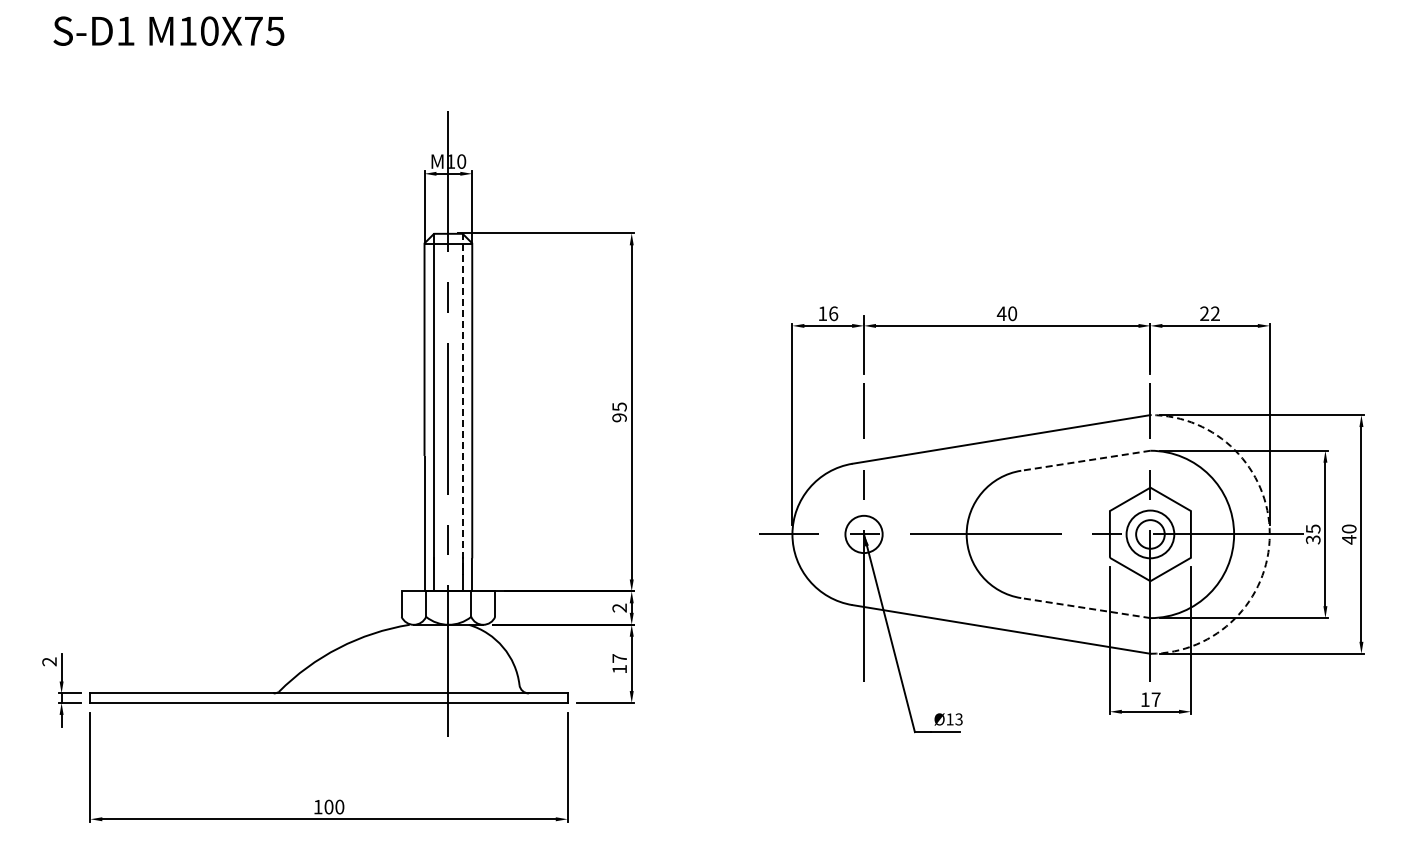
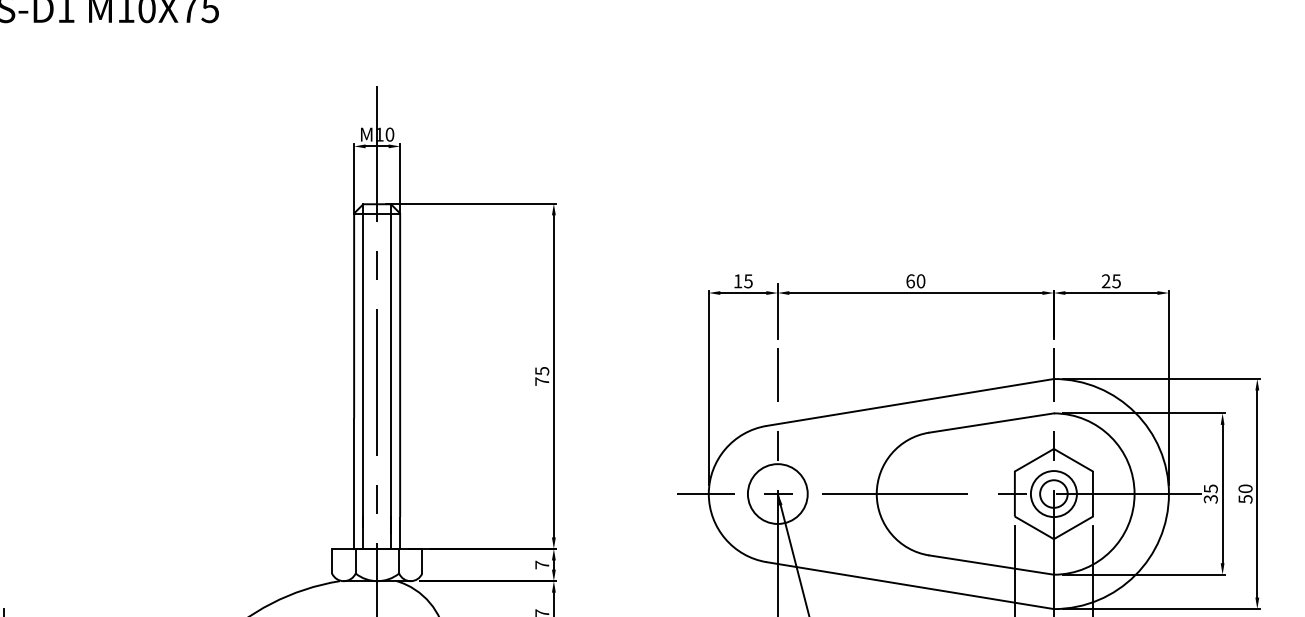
text: (833, 313) -> (748, 281), 16 -> 15
text: (1001, 313) -> (910, 281), 40 -> 60
text: (1214, 313) -> (1115, 281), 22 -> 25
line: (462, 404) -> (390, 368), dashed -> solid
text: (619, 417) -> (542, 381), 95 -> 75
line: (1085, 460) -> (991, 422), dashed -> solid
circle: (864, 534) -> (778, 494), size x1.67
arc: (1269, 534) -> (1168, 494), dashed -> solid
text: (1349, 539) -> (1245, 498), 40 -> 50
text: (619, 607) -> (542, 564), 2 -> 7
line: (1085, 608) -> (991, 565), dashed -> solid

